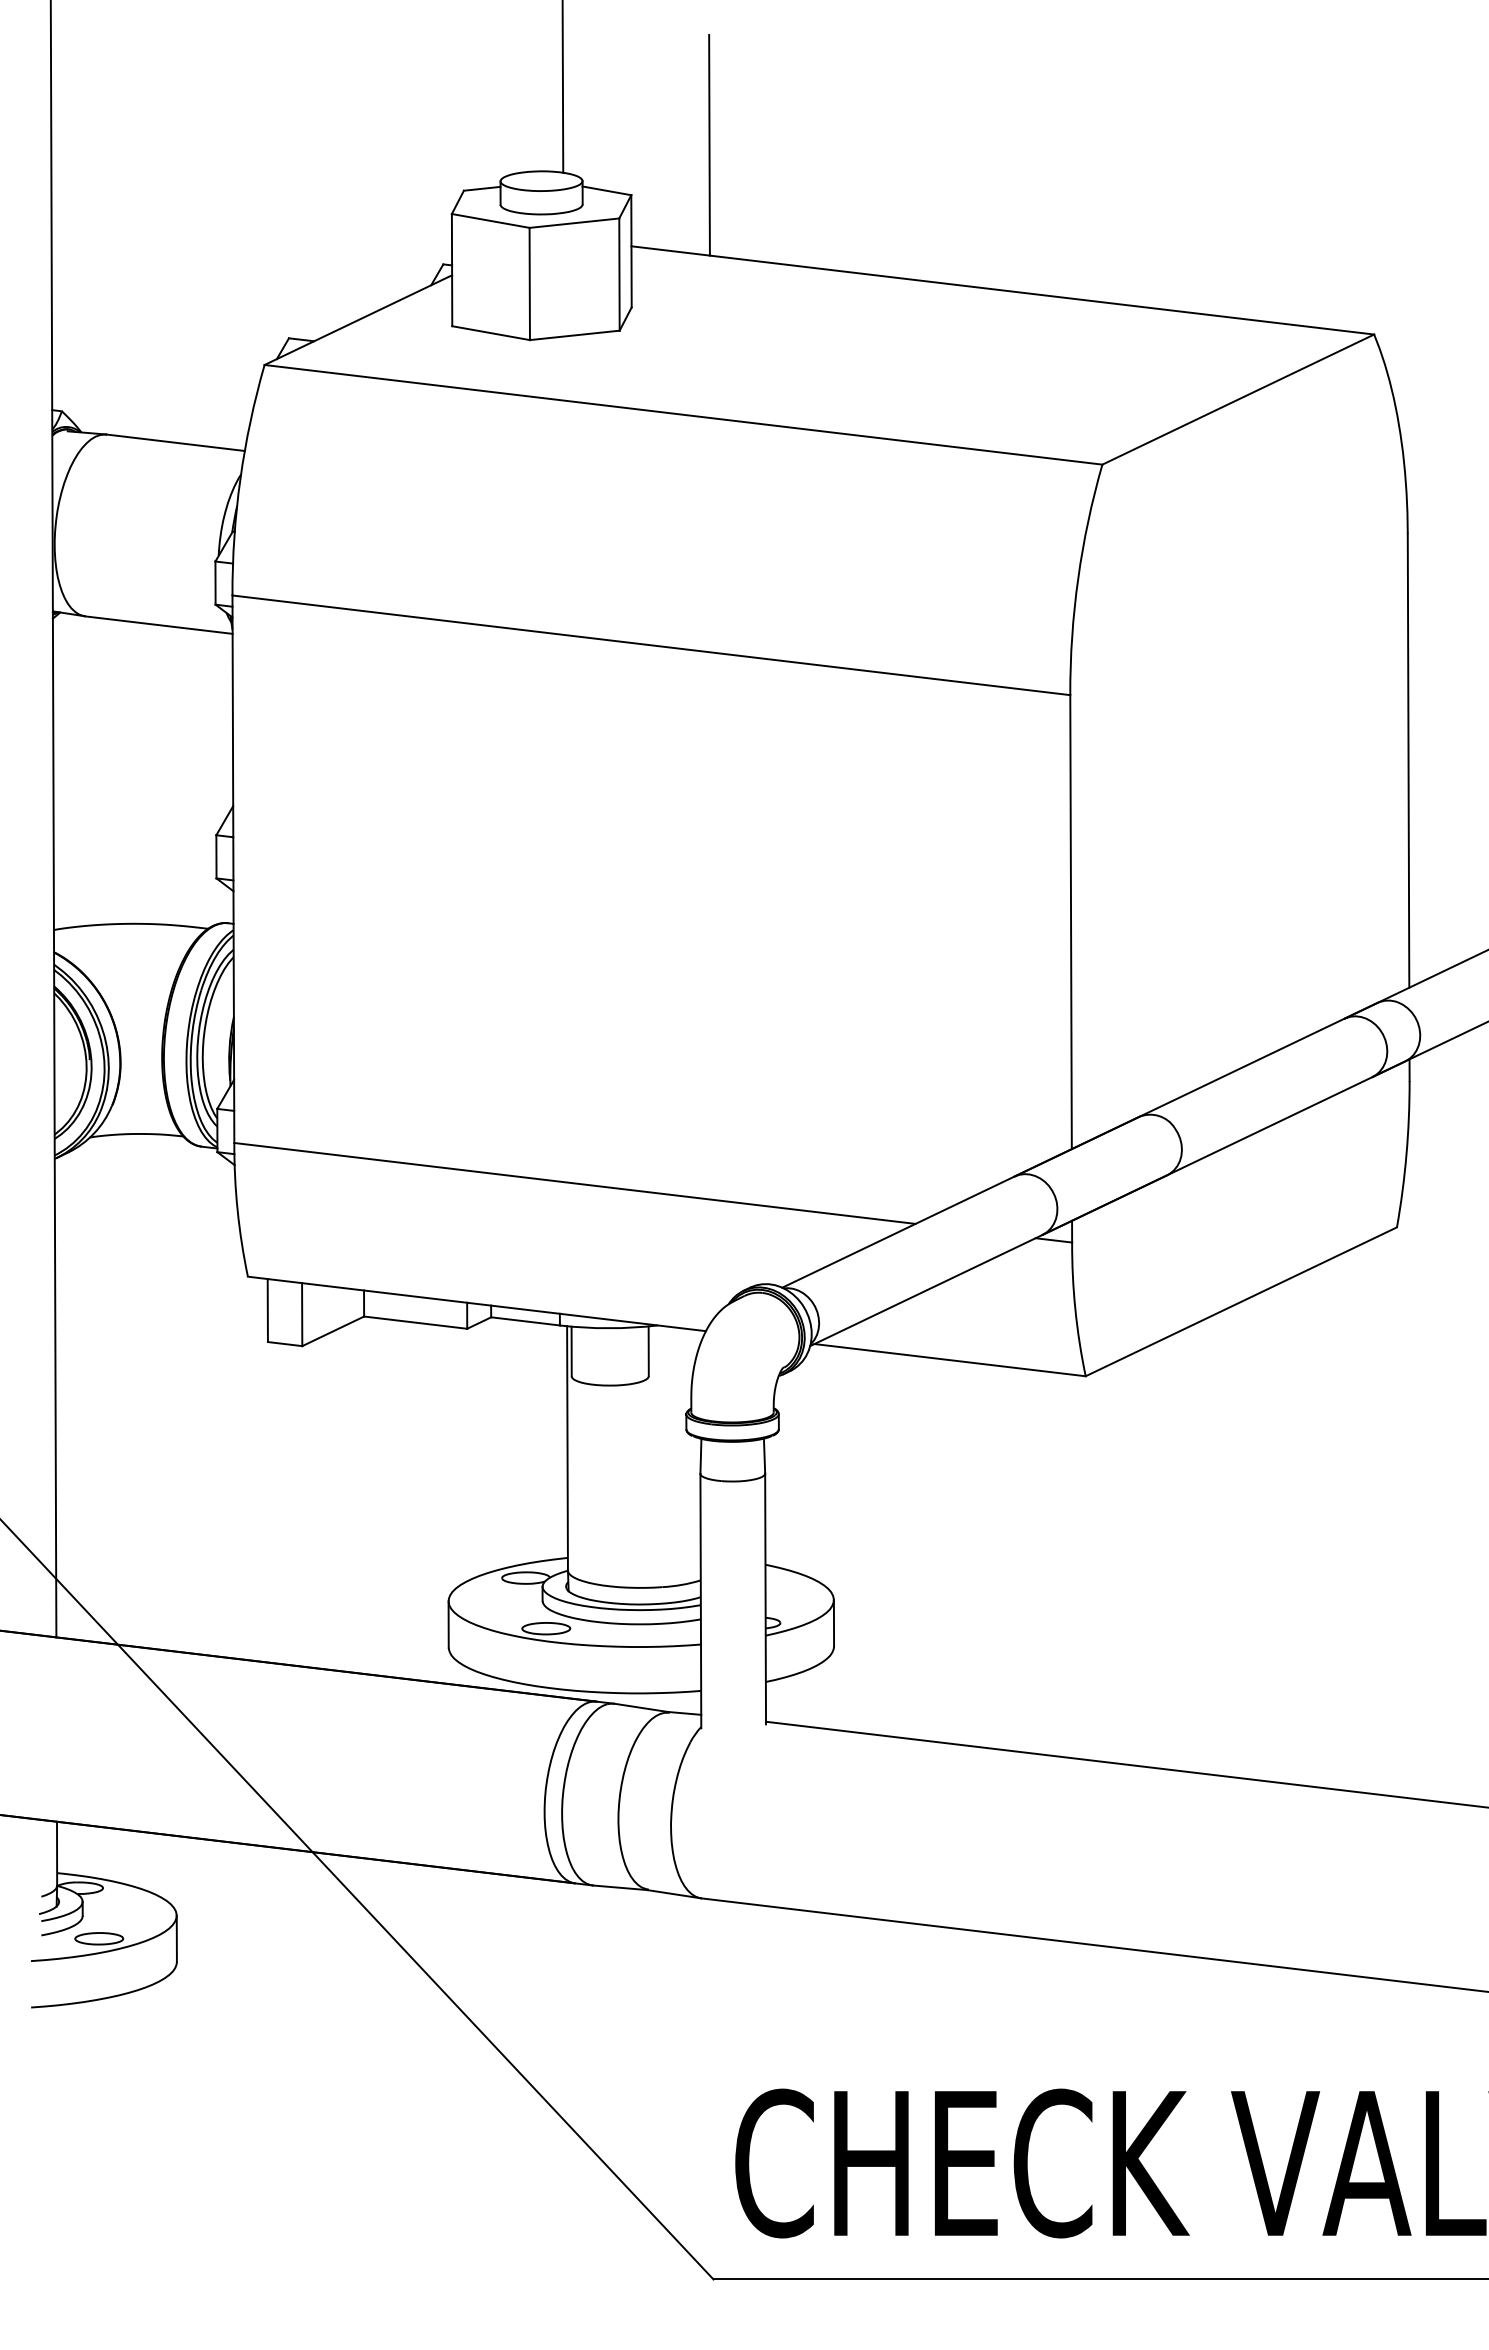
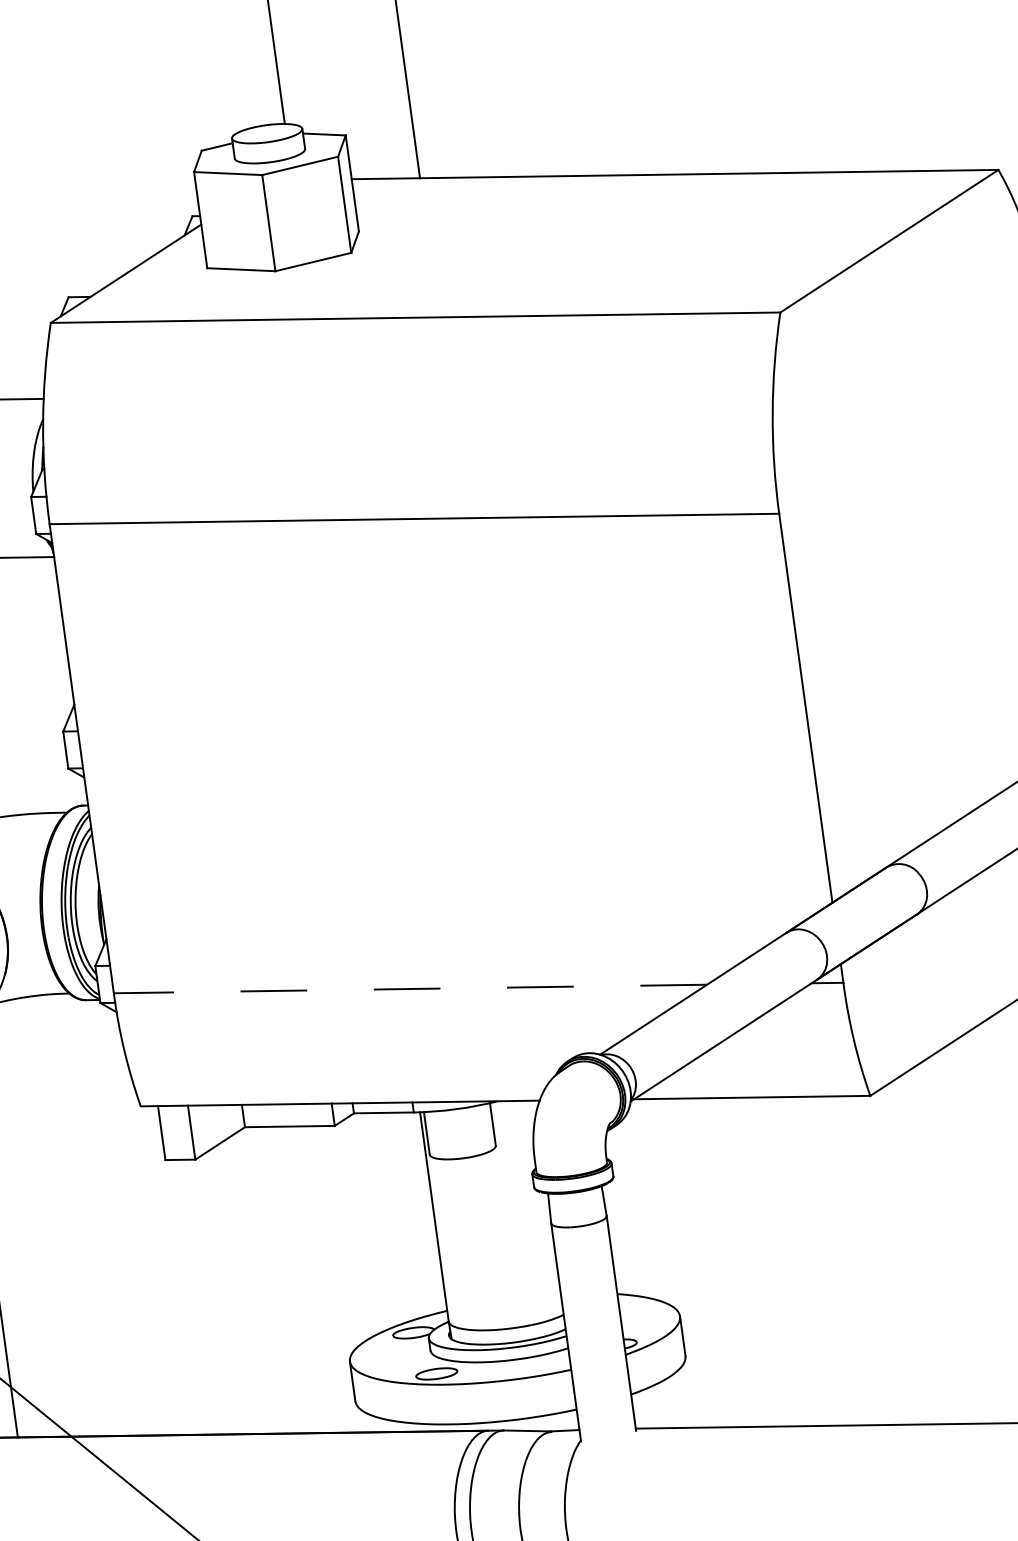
line: (574, 1183) -> (410, 989), solid -> dashed

